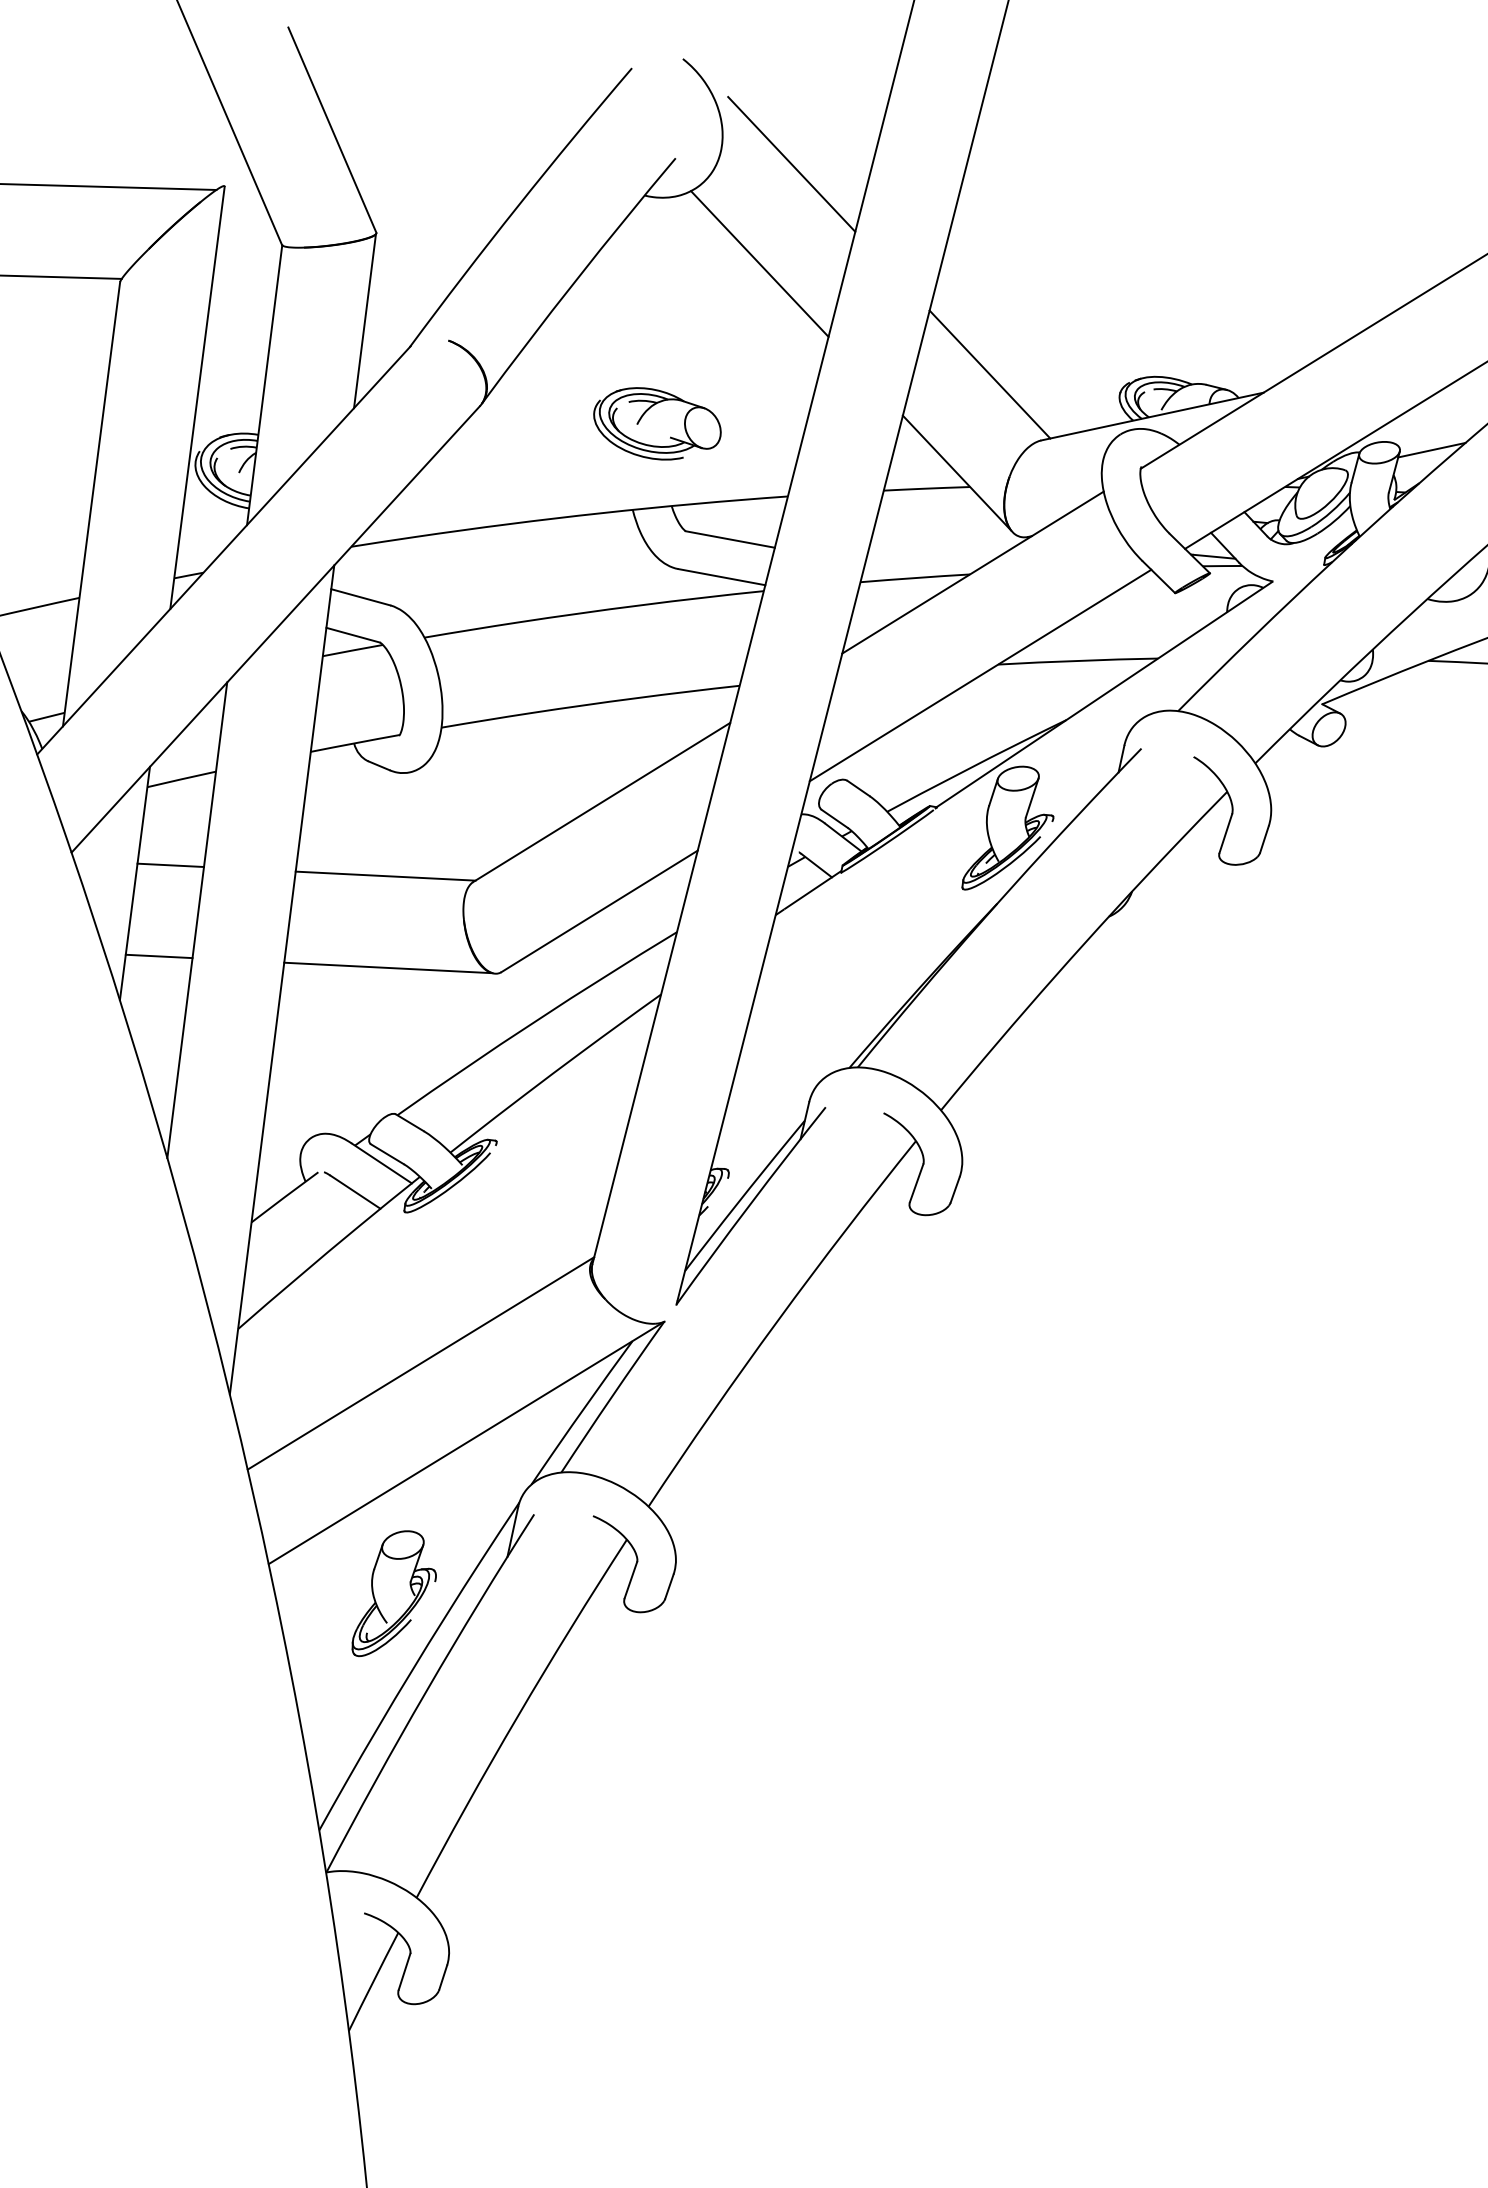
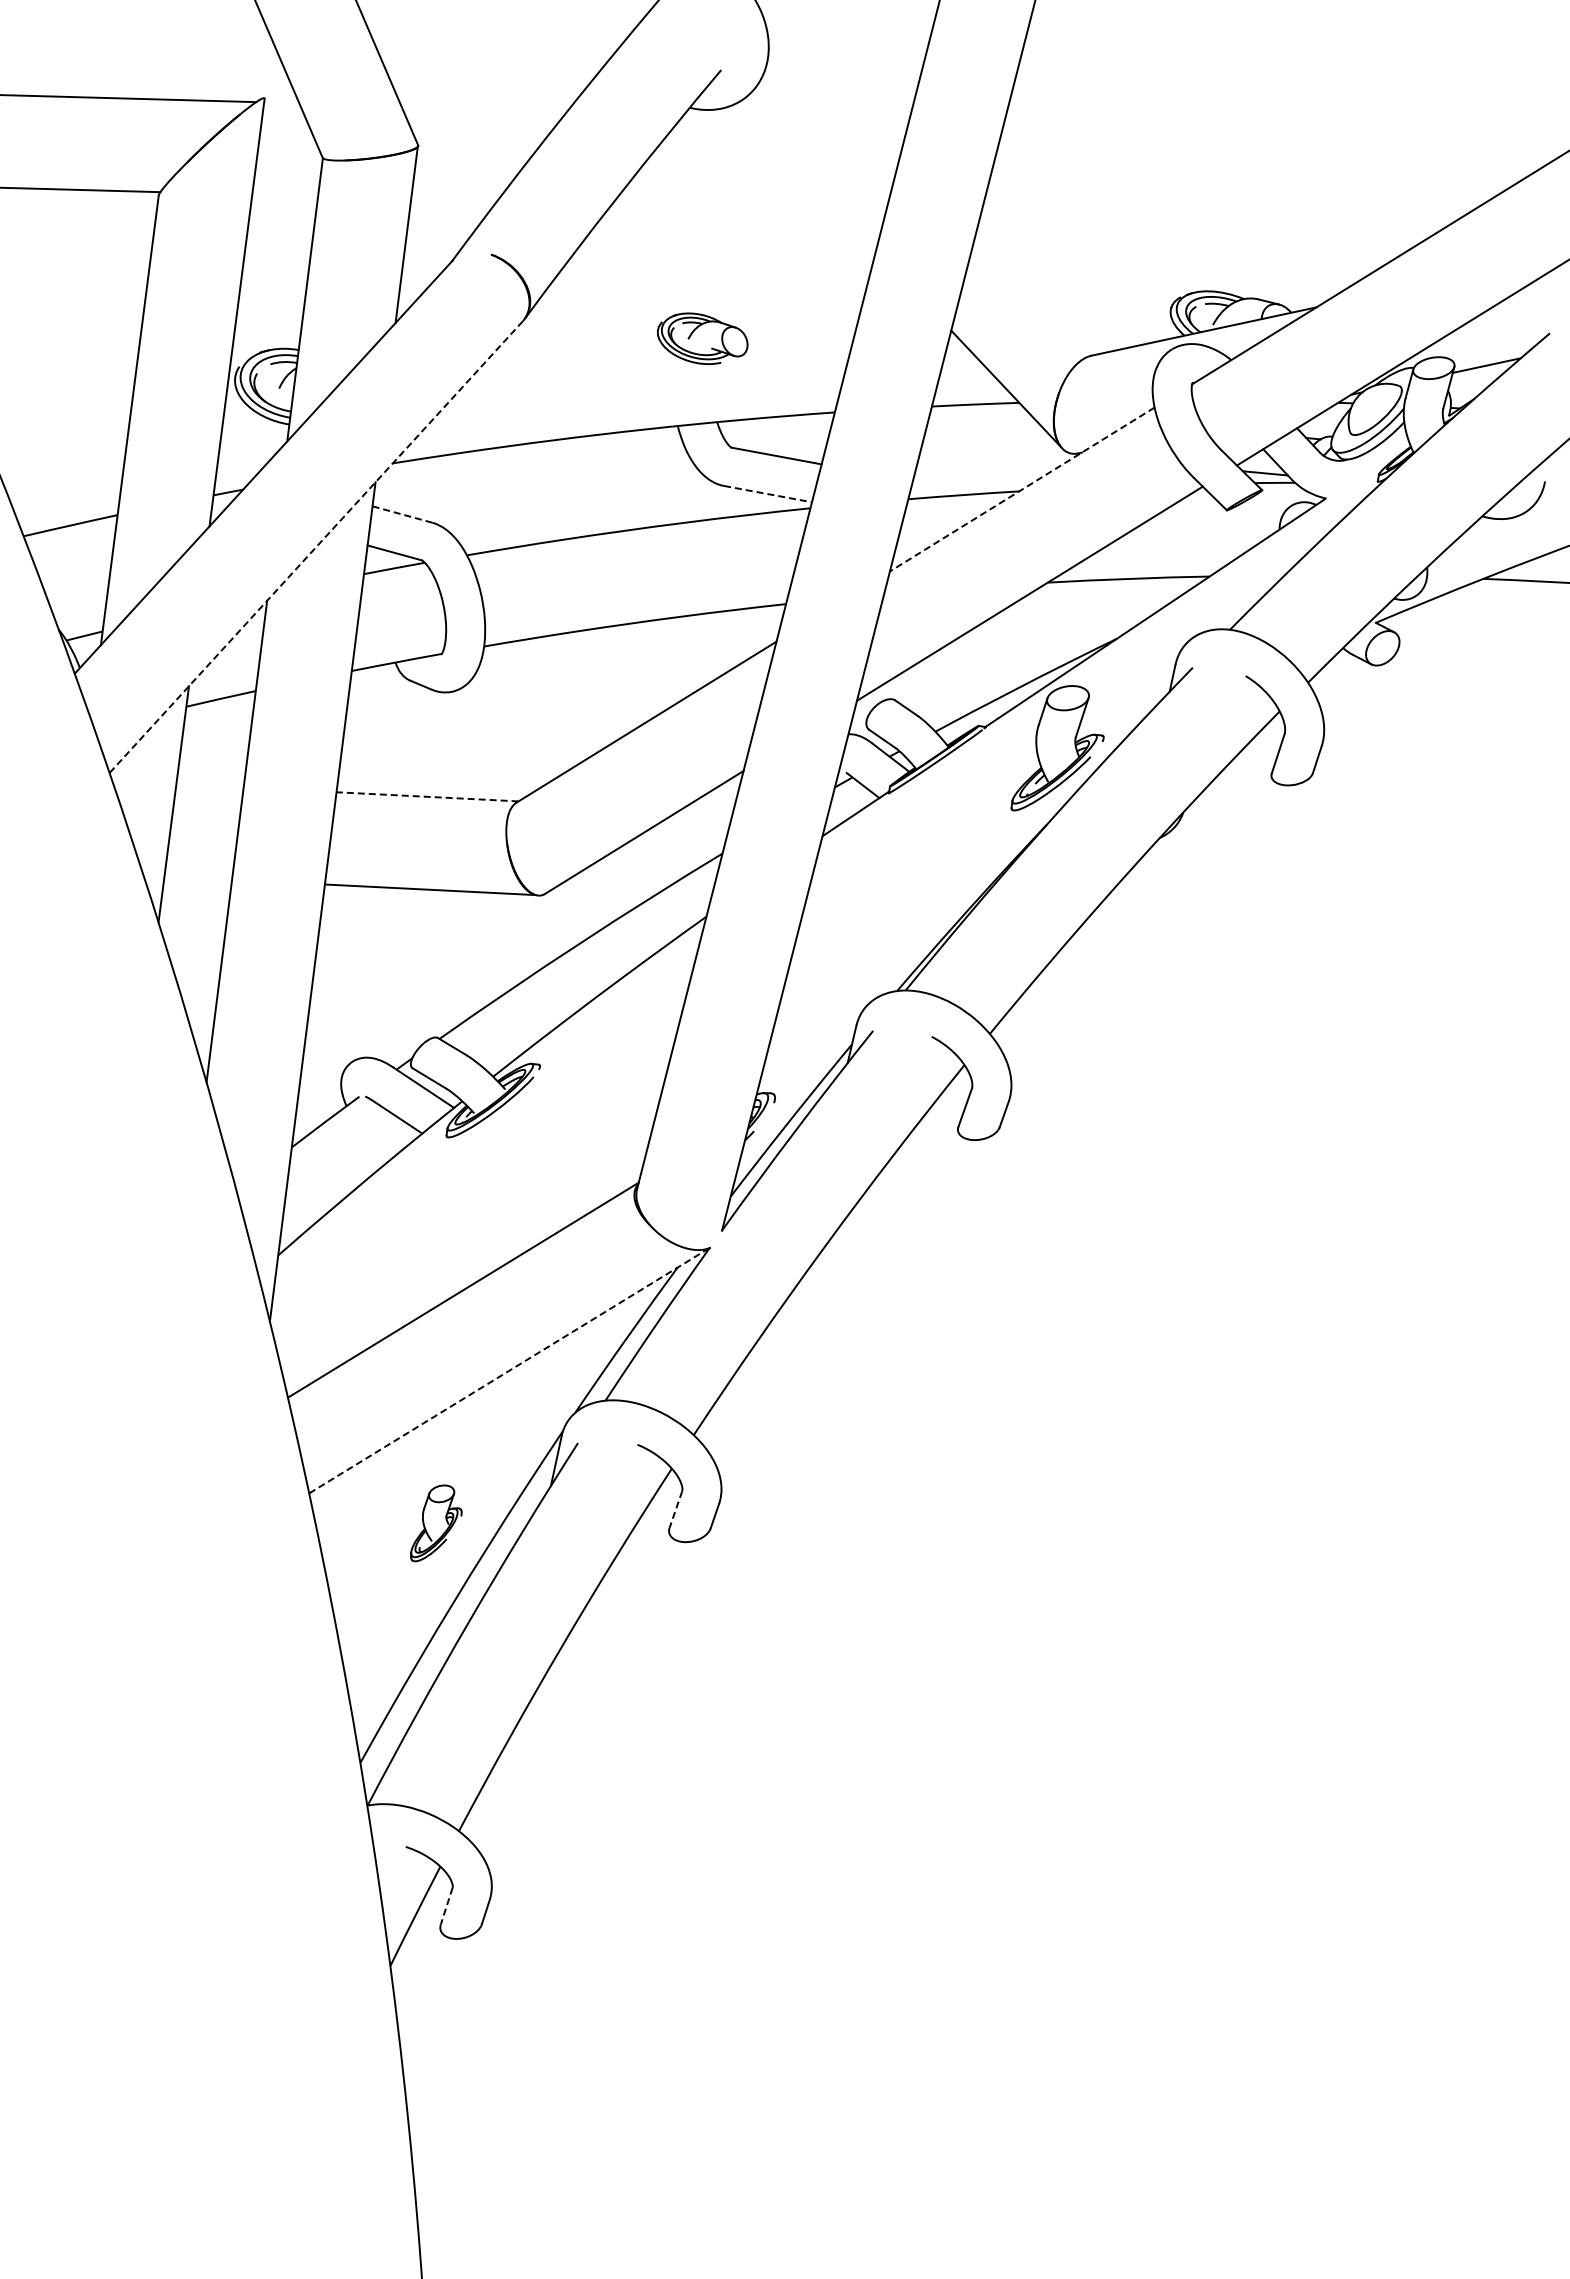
line: (791, 164) -> (838, 76), removed
line: (759, 263) -> (806, 176), removed
line: (990, 374) -> (1039, 288), removed
part: (657, 423) -> (702, 338), size x0.7
line: (973, 572) -> (1022, 489), solid -> dashed
line: (722, 577) -> (768, 494), solid -> dashed
line: (360, 597) -> (402, 514), solid -> dashed
line: (274, 629) -> (315, 547), solid -> dashed
line: (170, 864) -> (209, 785), removed
line: (385, 875) -> (427, 796), solid -> dashed
line: (159, 955) -> (198, 877), removed
line: (466, 1442) -> (509, 1370), solid -> dashed
line: (630, 1581) -> (675, 1510), solid -> dashed
part: (394, 1593) -> (436, 1523), size x0.6
line: (404, 1972) -> (446, 1906), solid -> dashed

